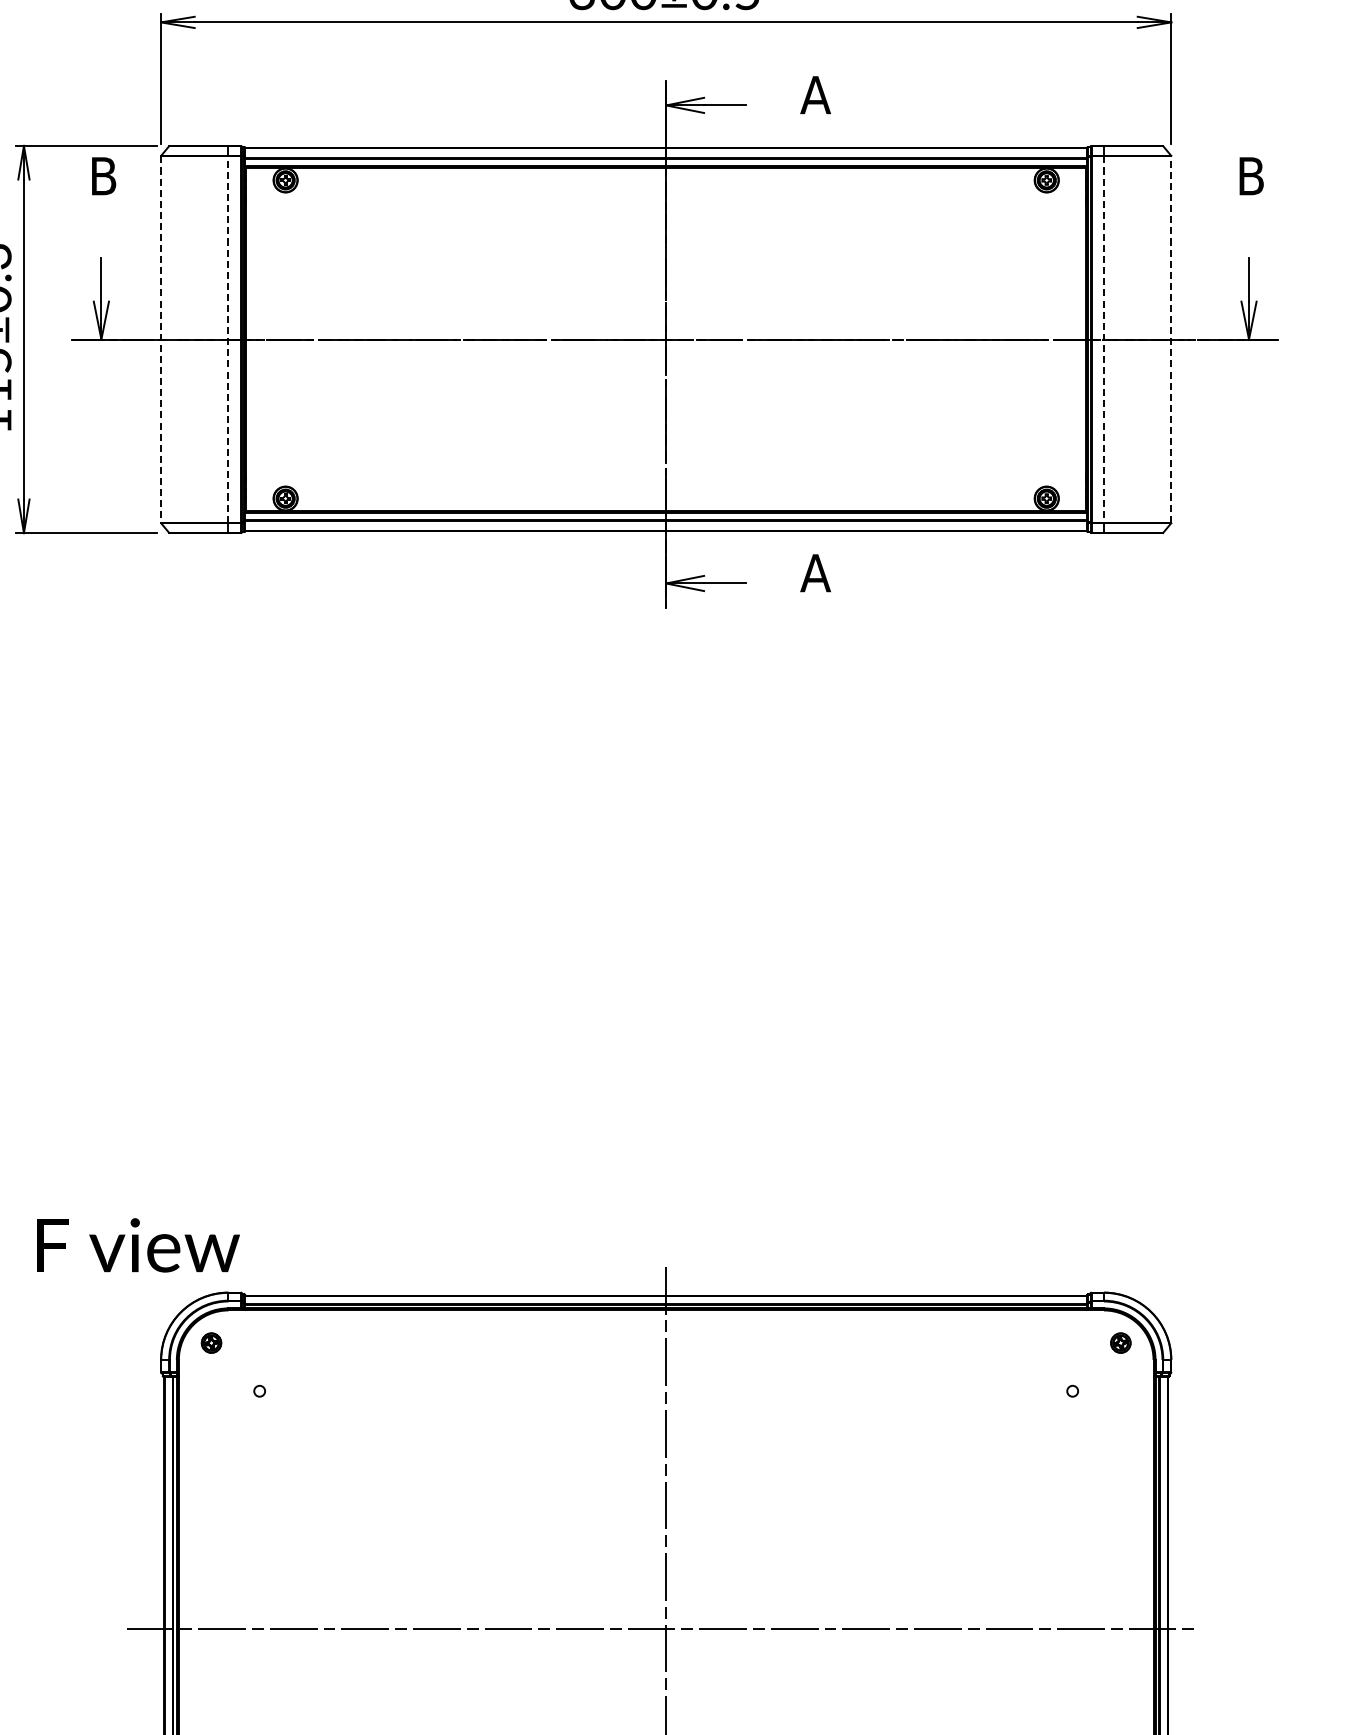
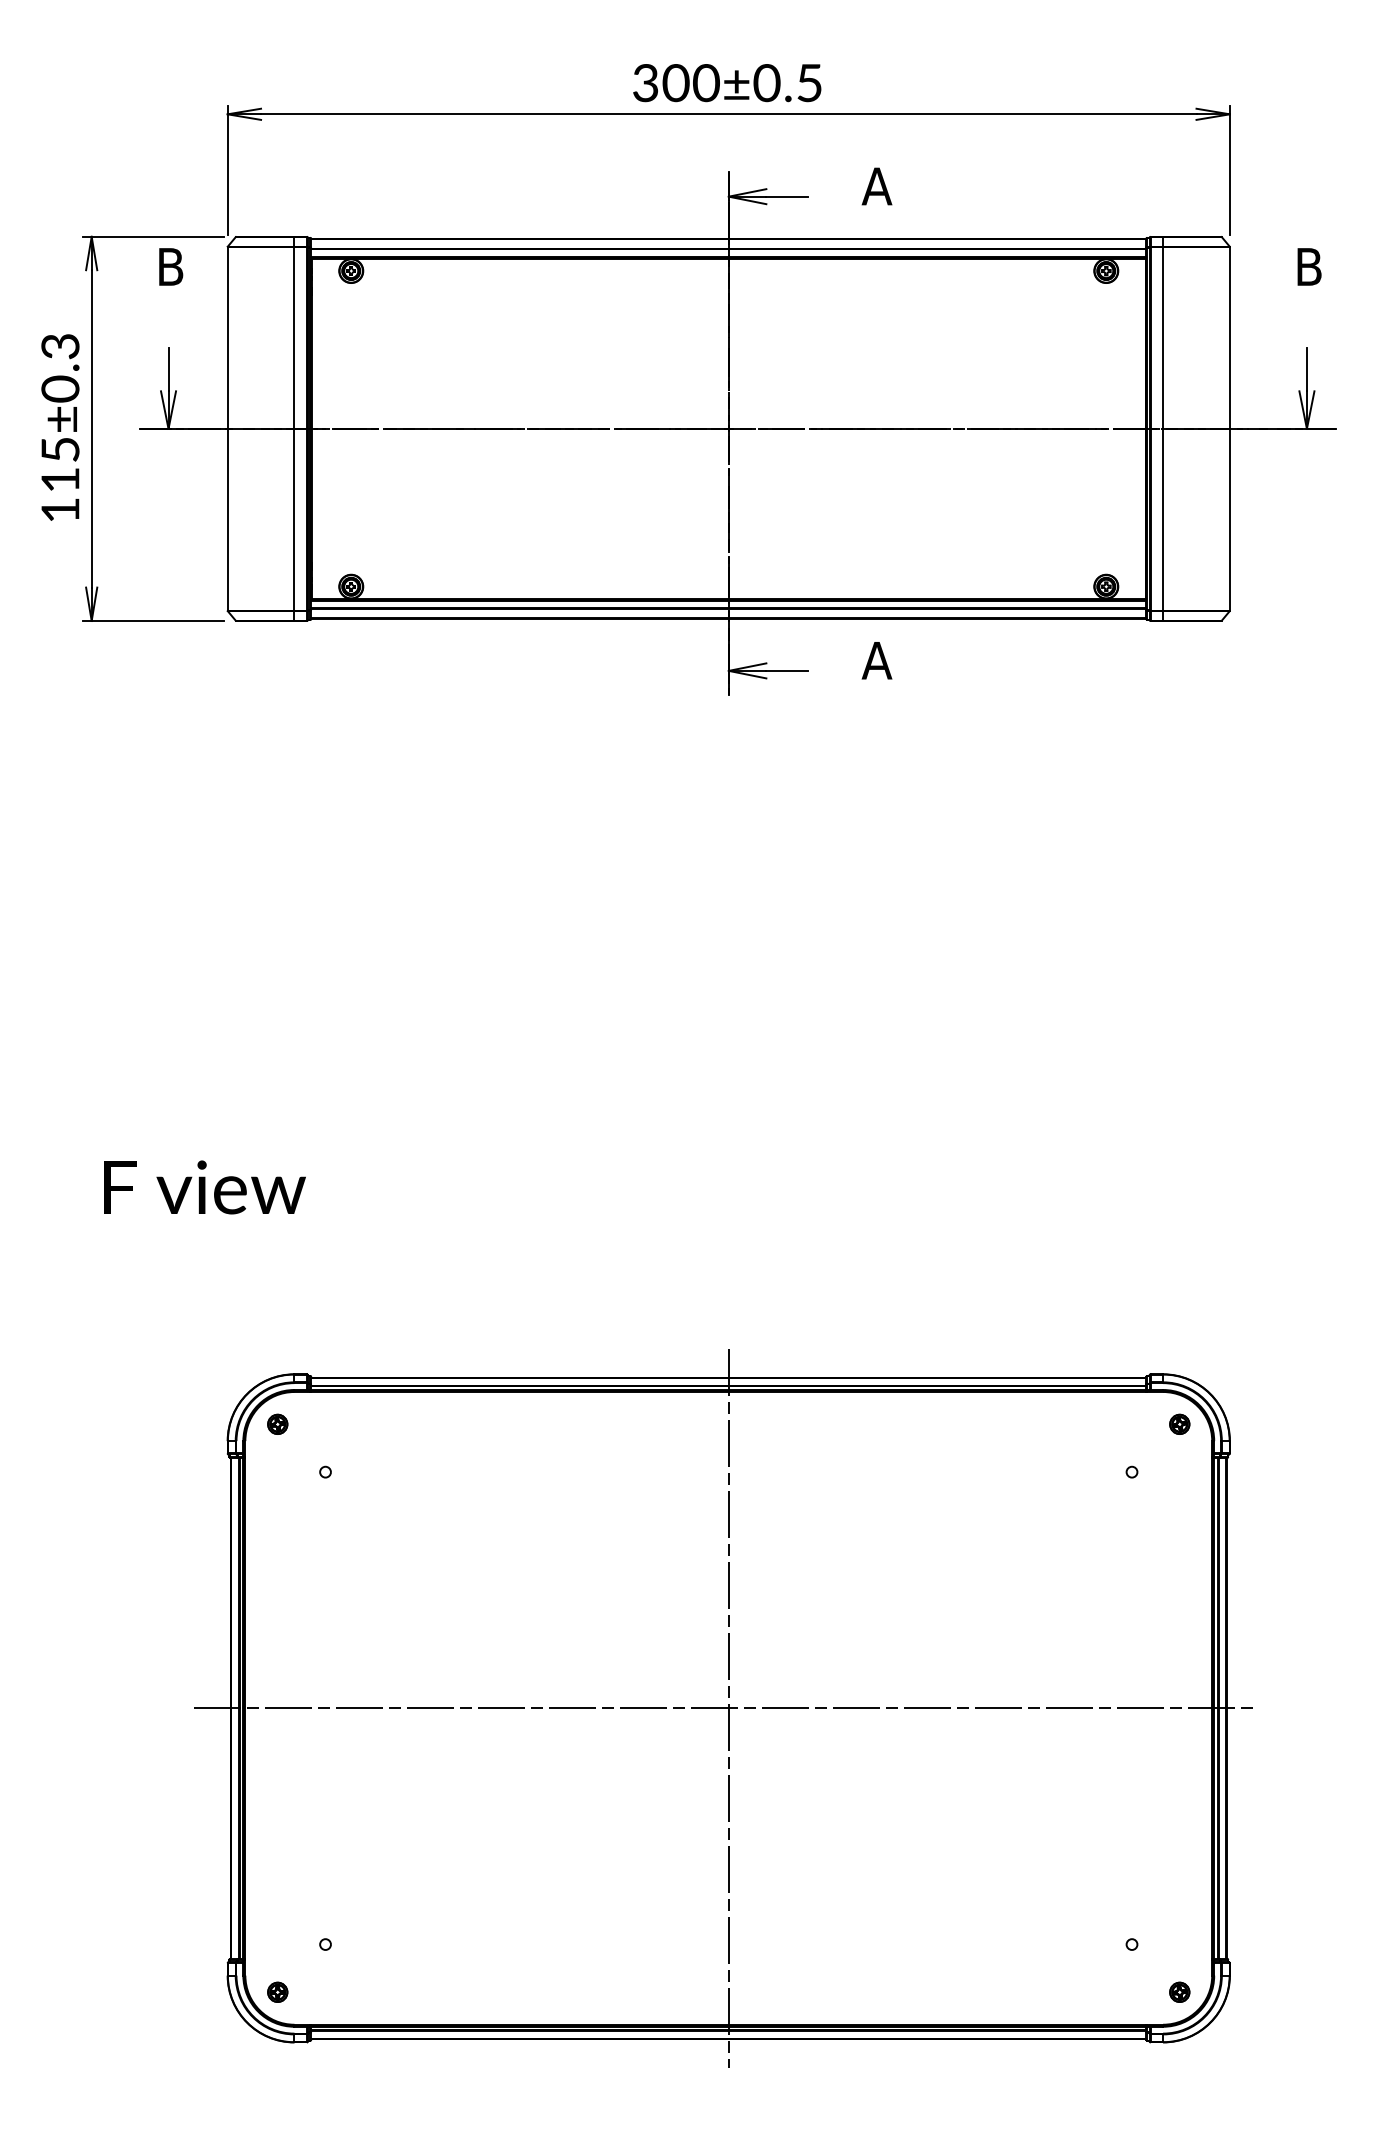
line: (160, 339) -> (227, 428), dashed -> solid
line: (228, 339) -> (294, 428), dashed -> solid
line: (1104, 339) -> (1163, 428), dashed -> solid
line: (1170, 339) -> (1229, 428), dashed -> solid
text: (137, 1245) -> (204, 1187), moved

